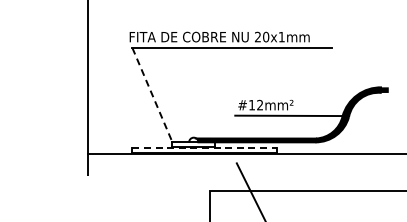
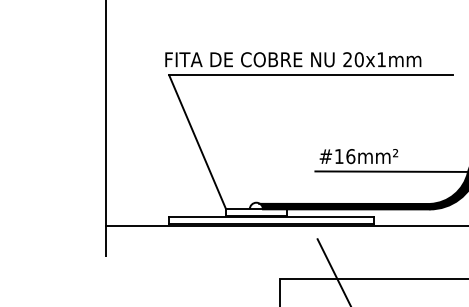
line: (152, 95) -> (197, 142), dashed -> solid
text: (260, 104) -> (351, 155), #12mm² -> #16mm²
line: (205, 148) -> (273, 218), dashed -> solid

